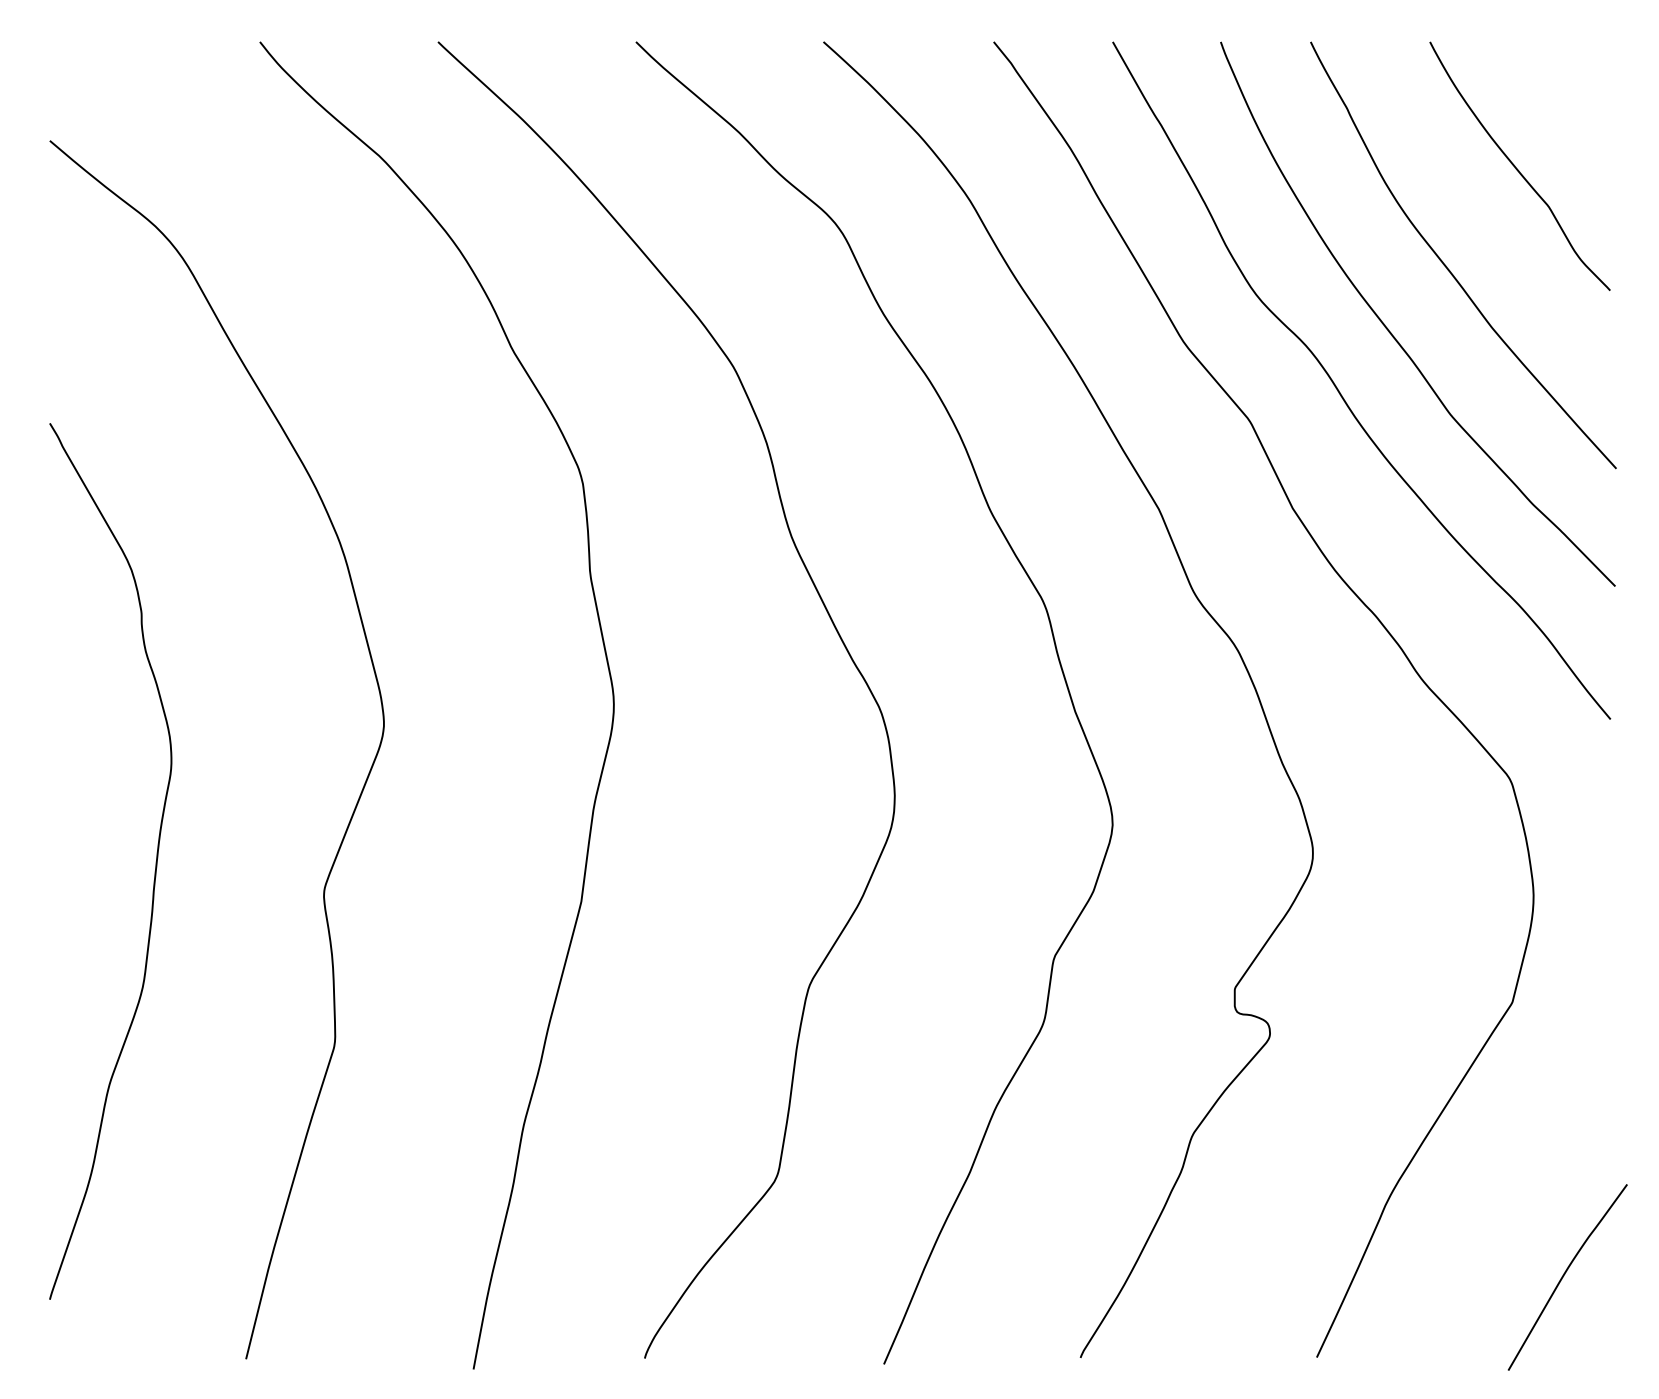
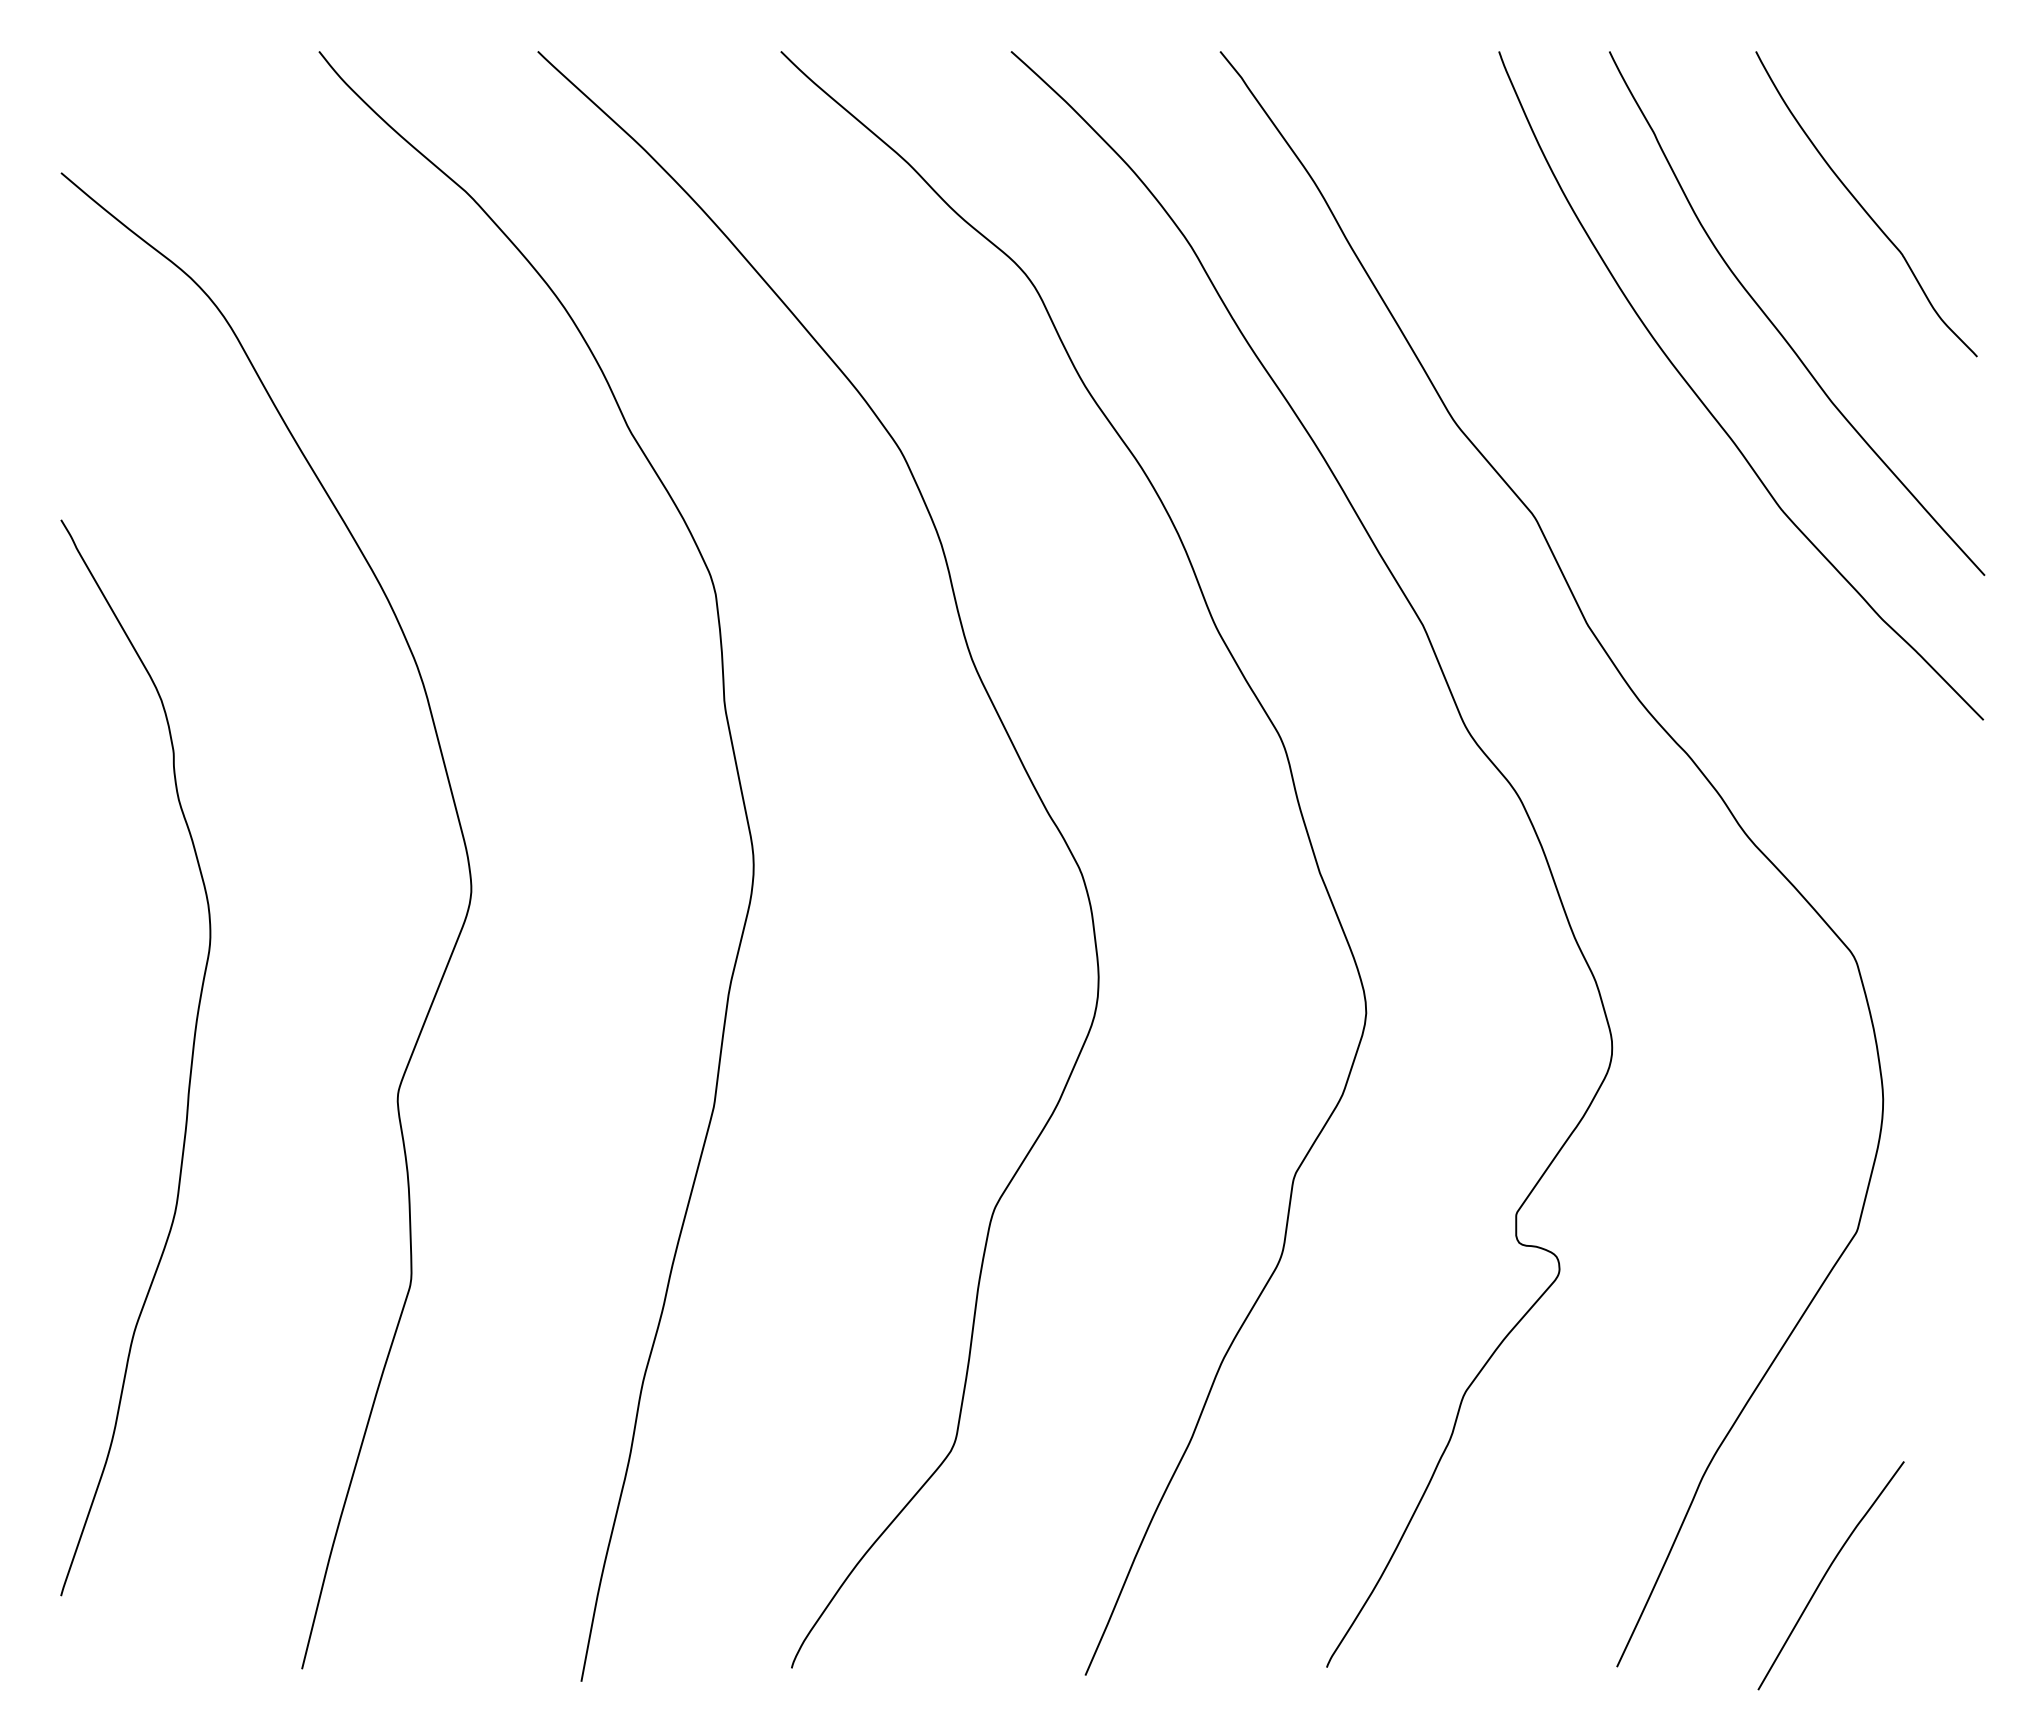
curve: (1341, 394) -> (1647, 484), removed
curve: (1563, 1276) -> (1826, 1574), moved

